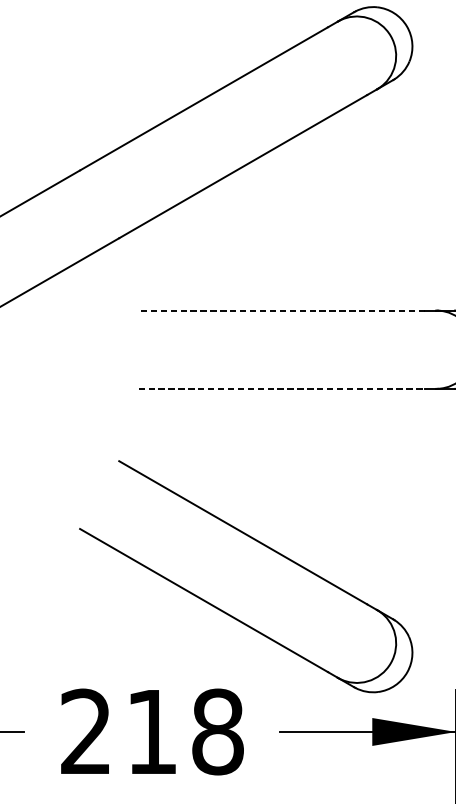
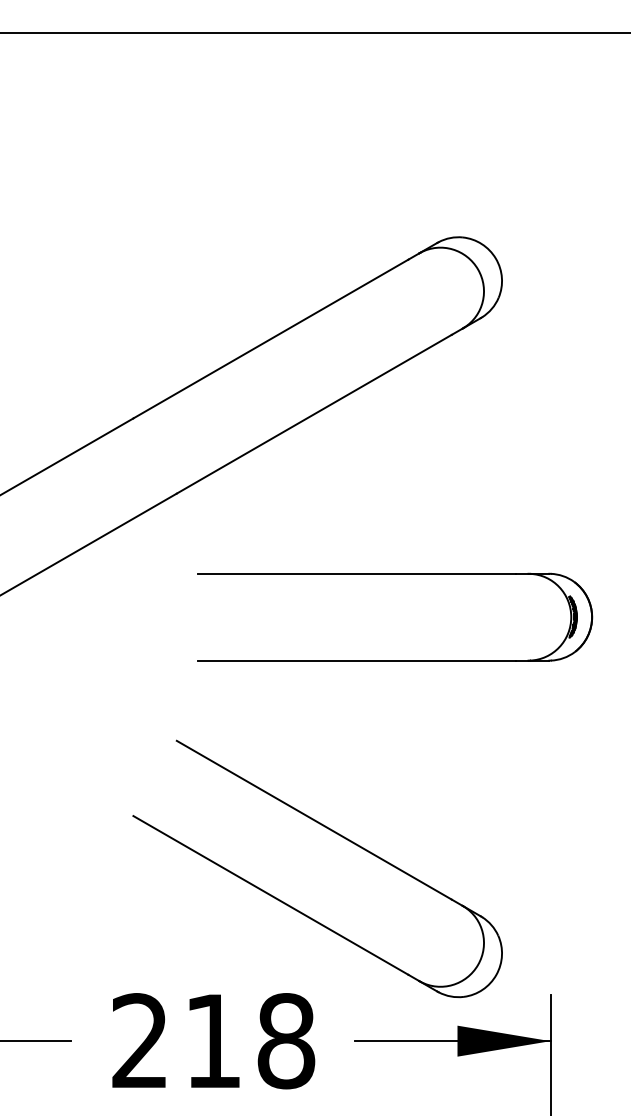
line: (282, 310) -> (357, 573), dashed -> solid
line: (282, 388) -> (357, 660), dashed -> solid

